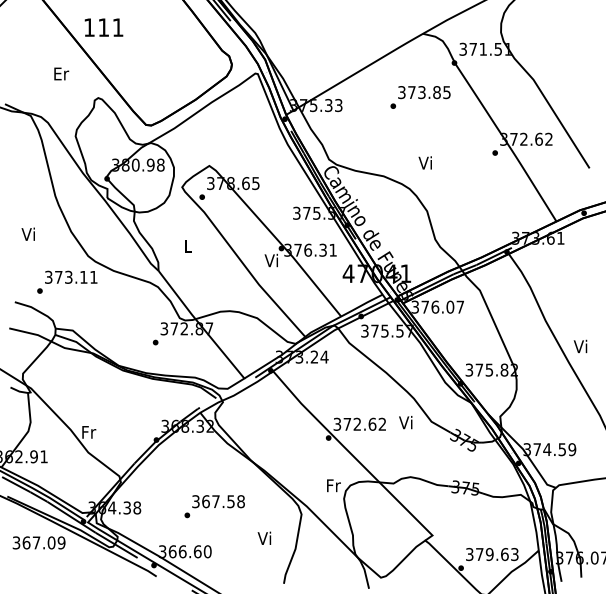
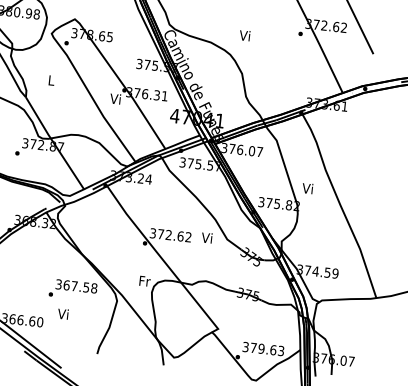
text: (580, 346) -> (307, 188), moved
text: (214, 506) -> (72, 289), moved
text: (264, 537) -> (63, 313), moved

